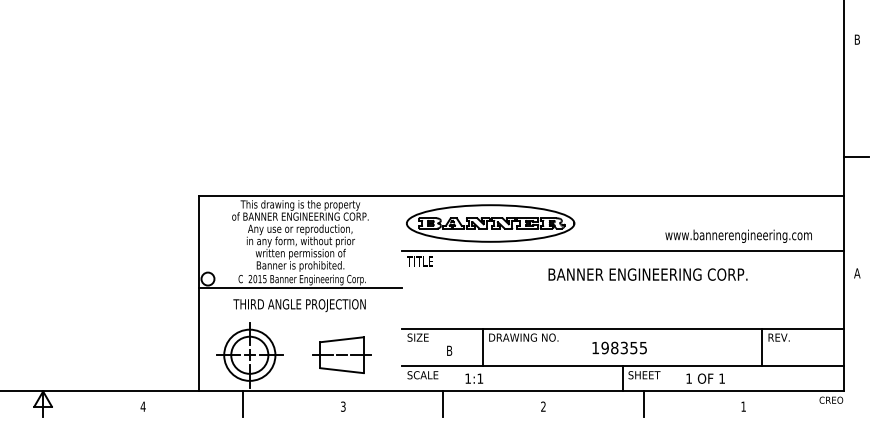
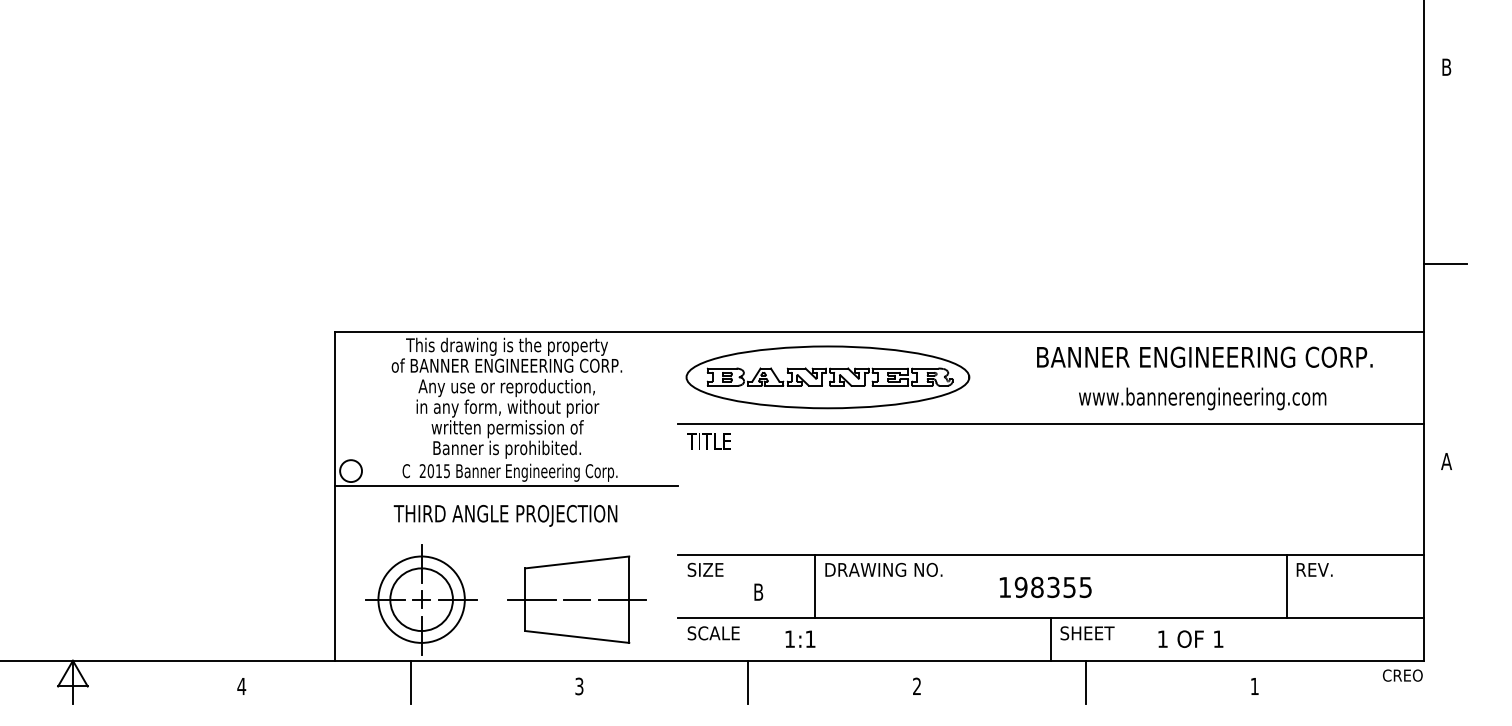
text: (738, 235) -> (1202, 397), moved
text: (647, 274) -> (1203, 357), moved
part: (341, 354) -> (576, 598), size x1.43

